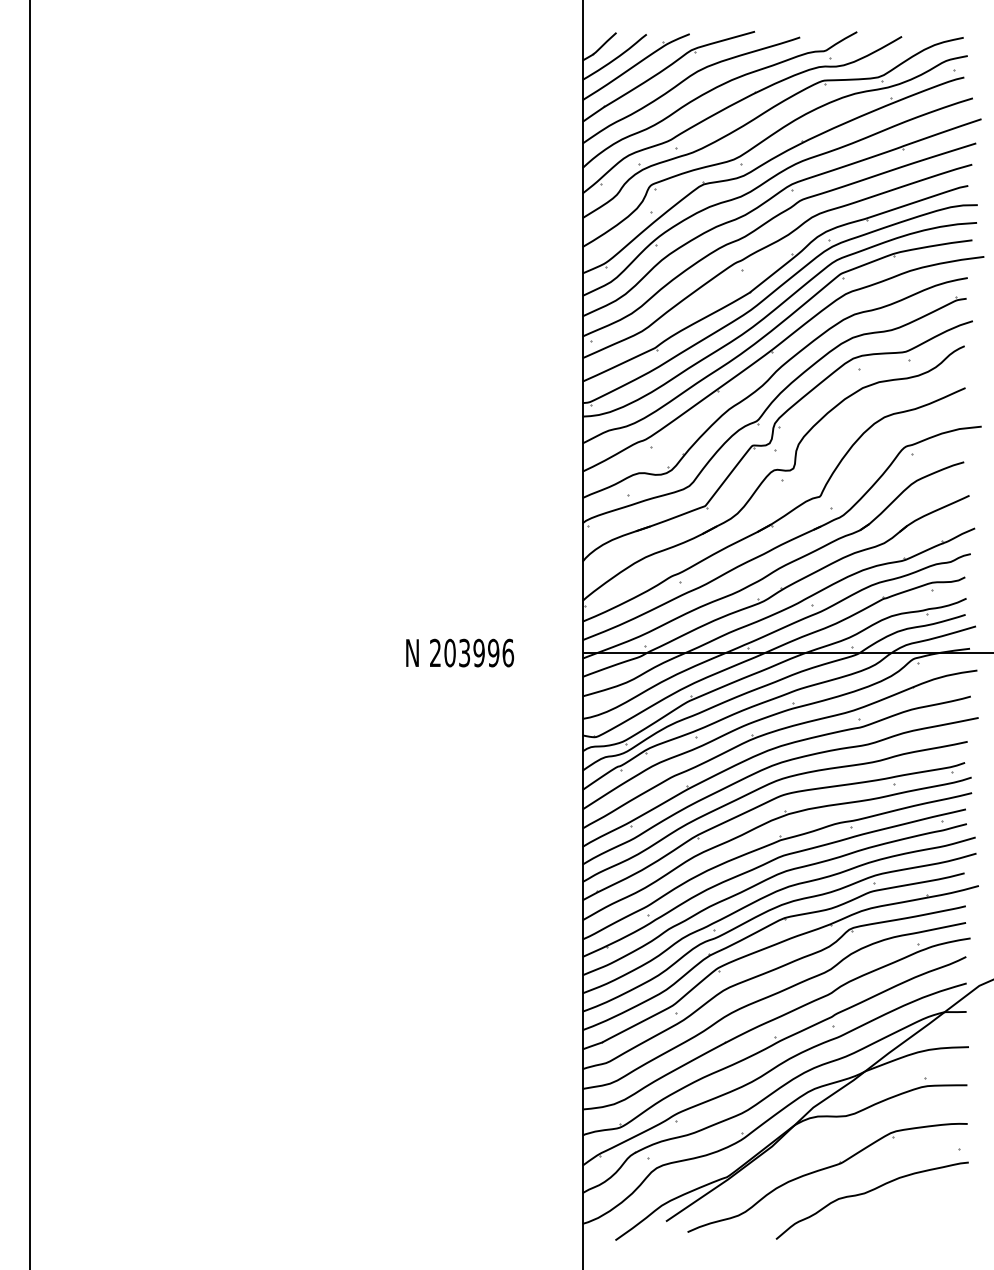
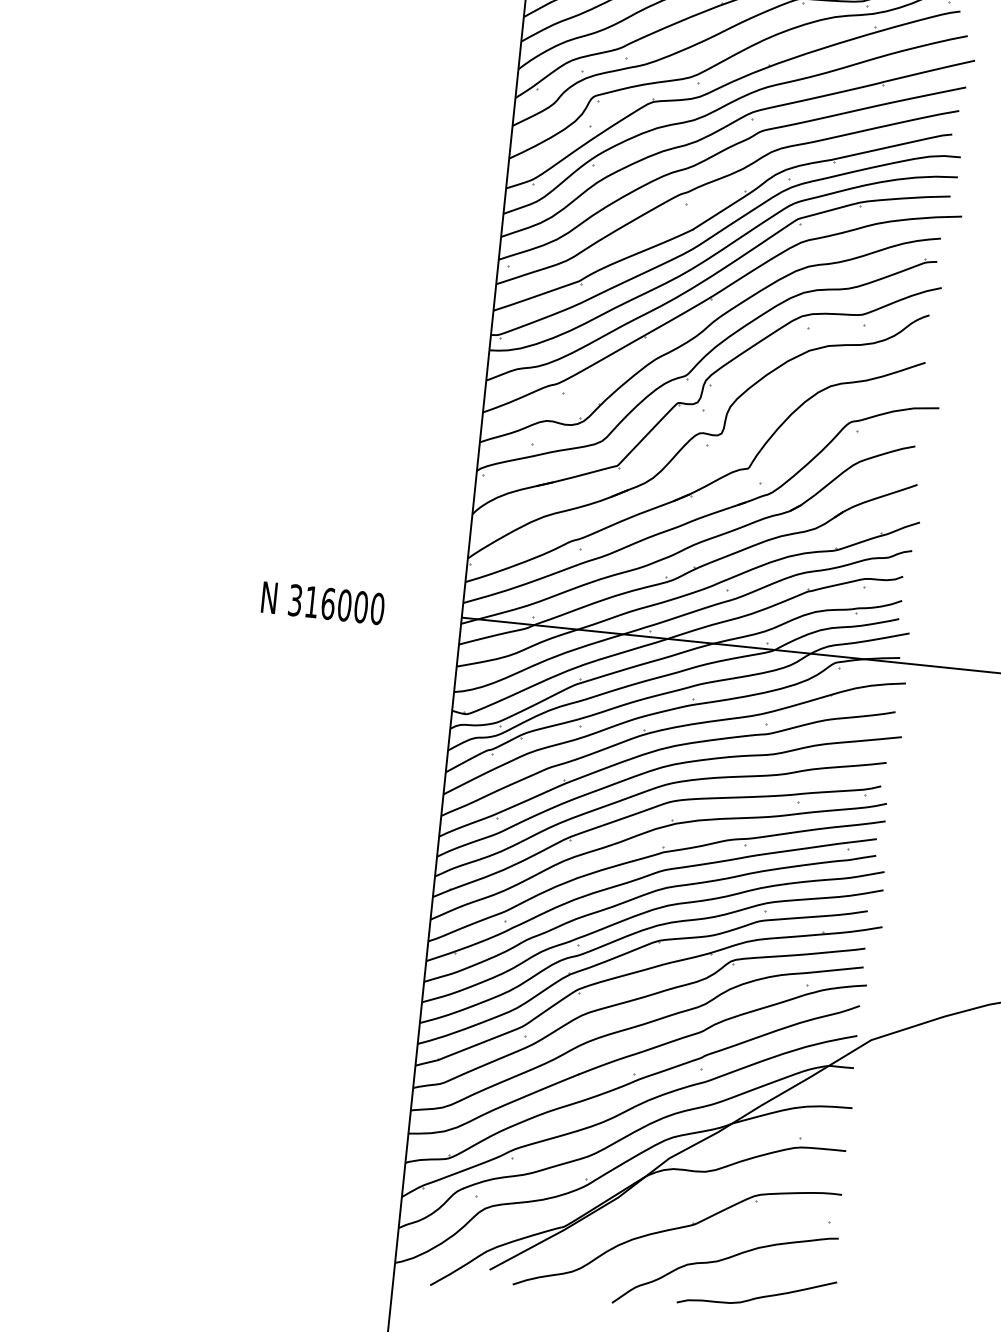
text: (472, 652) -> (337, 604), 203996 -> 316000
curve: (903, 1220) -> (758, 1296), added

